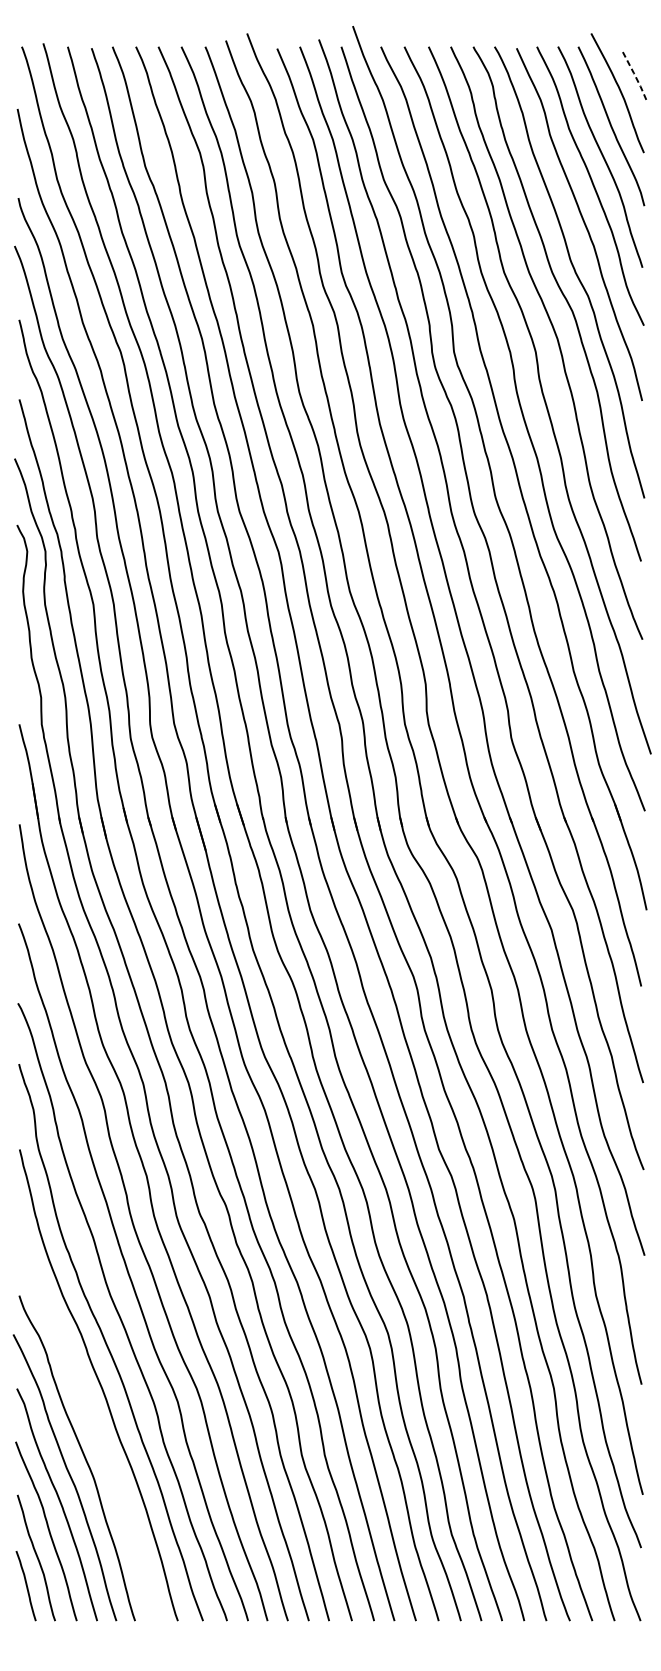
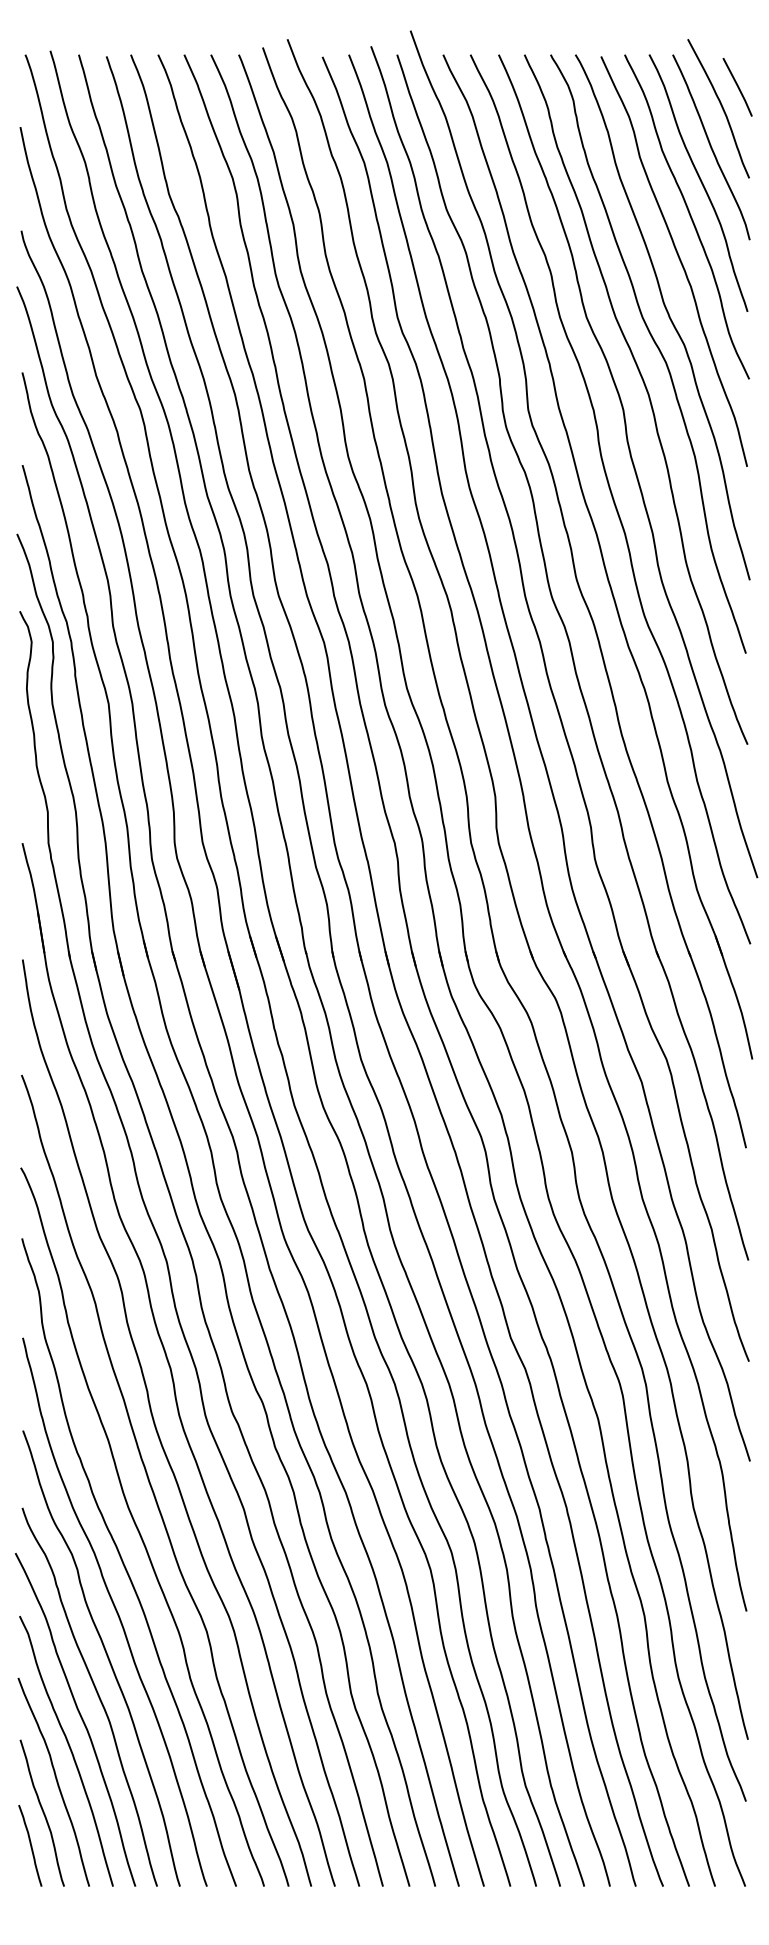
line: (634, 74) -> (738, 86), dashed -> solid
curve: (91, 1423) -> (106, 1656), added

